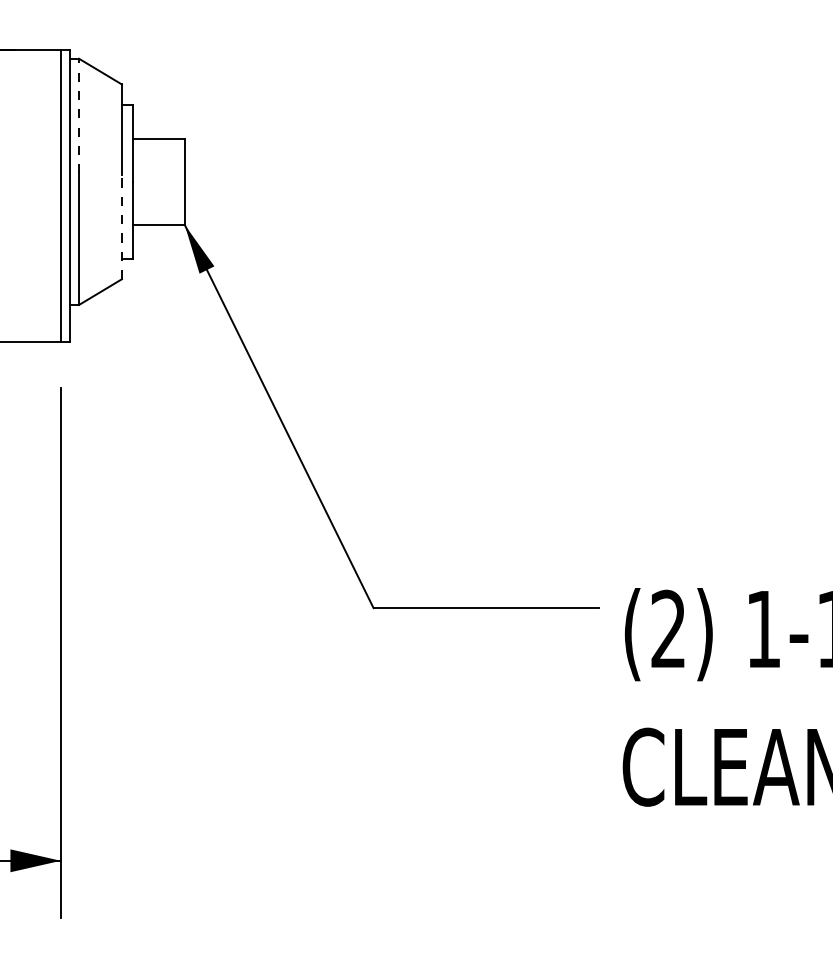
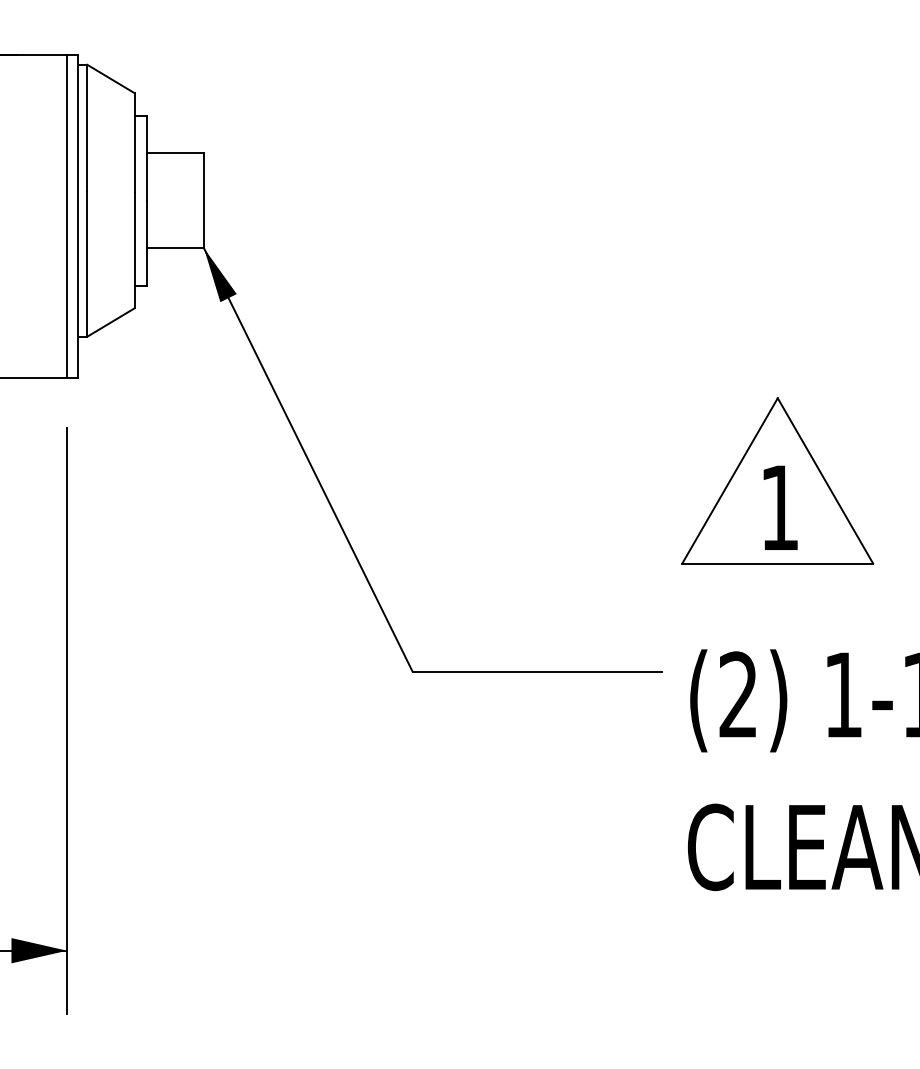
line: (79, 115) -> (87, 127), dashed -> solid
line: (121, 226) -> (134, 250), dashed -> solid
part: (703, 435) -> (777, 480), added

